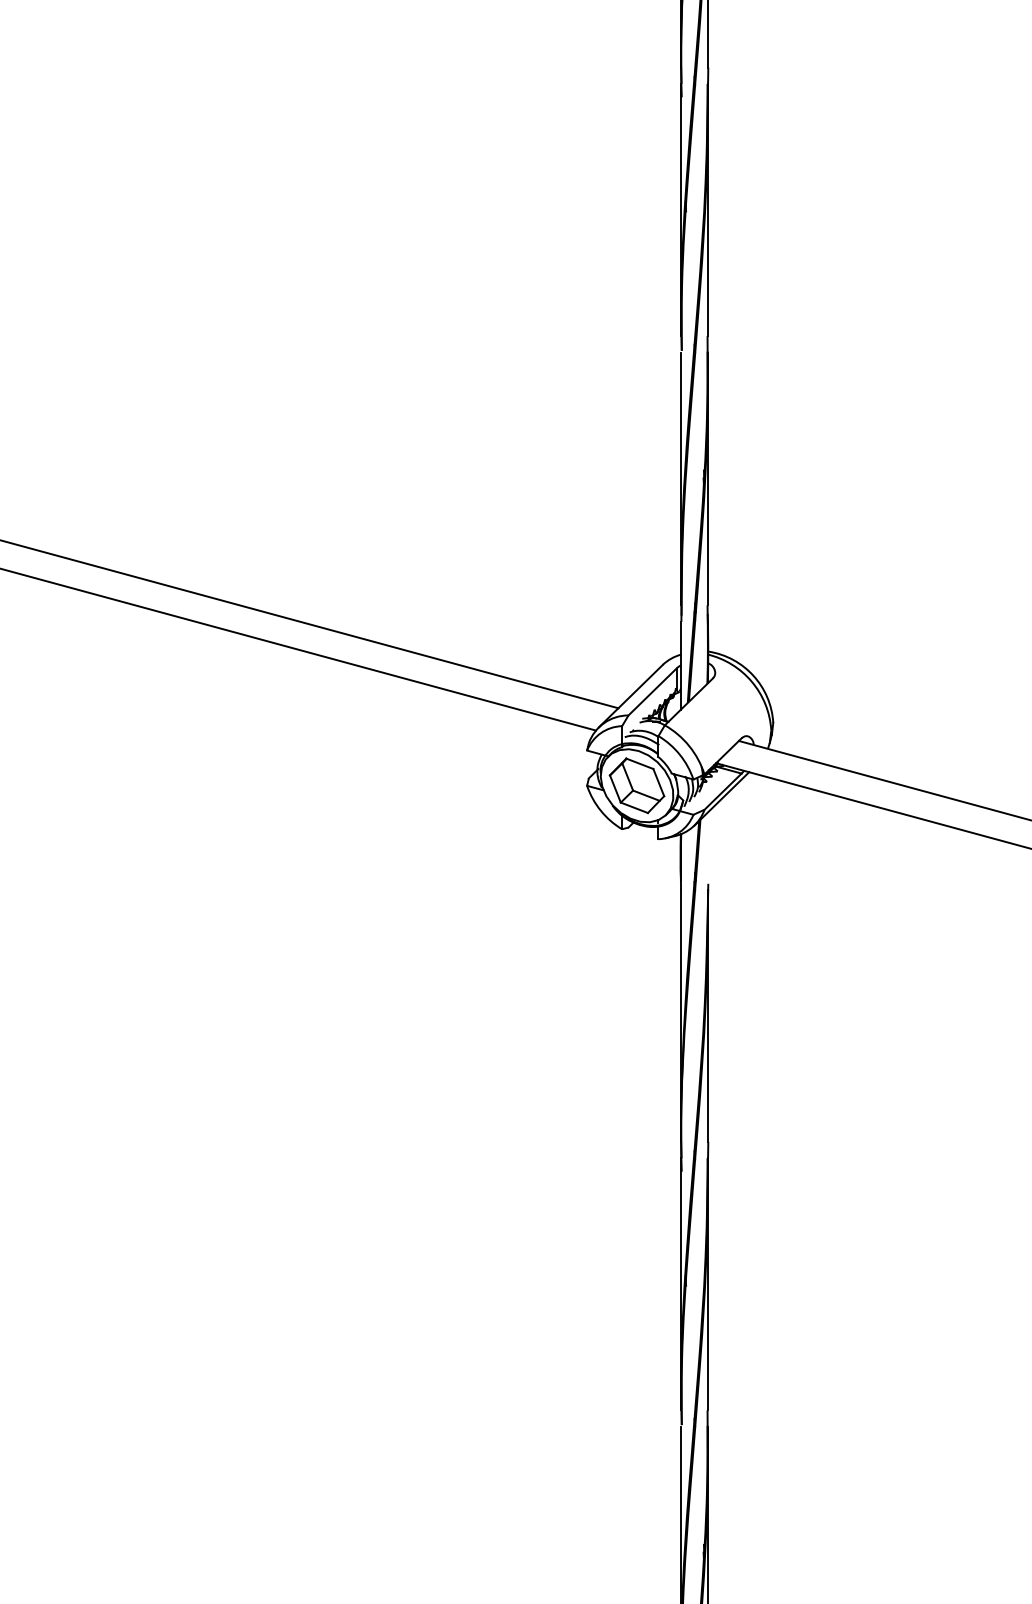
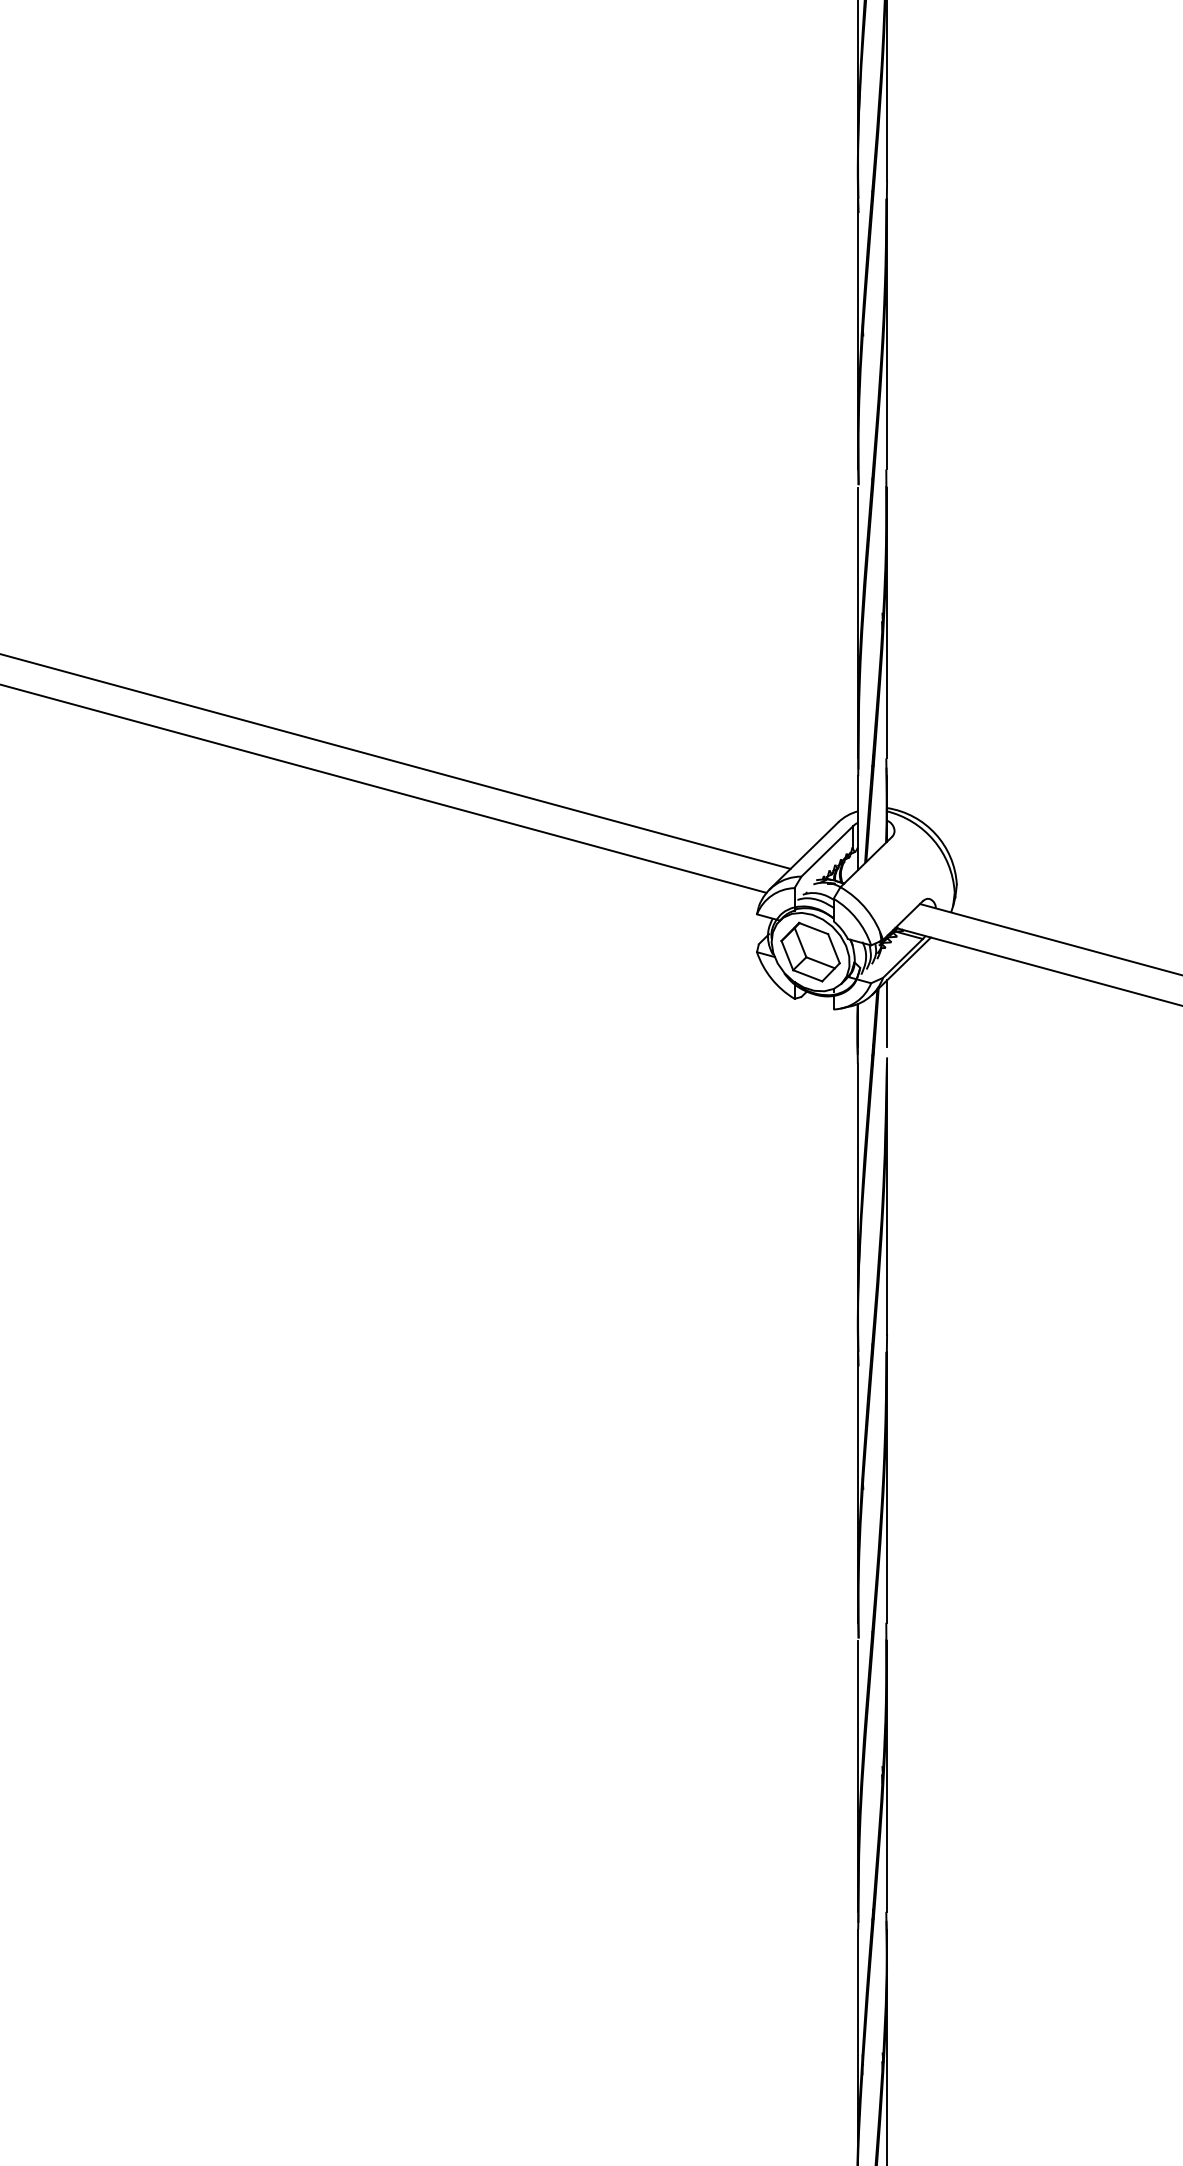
line: (708, 842) -> (887, 1013), added

